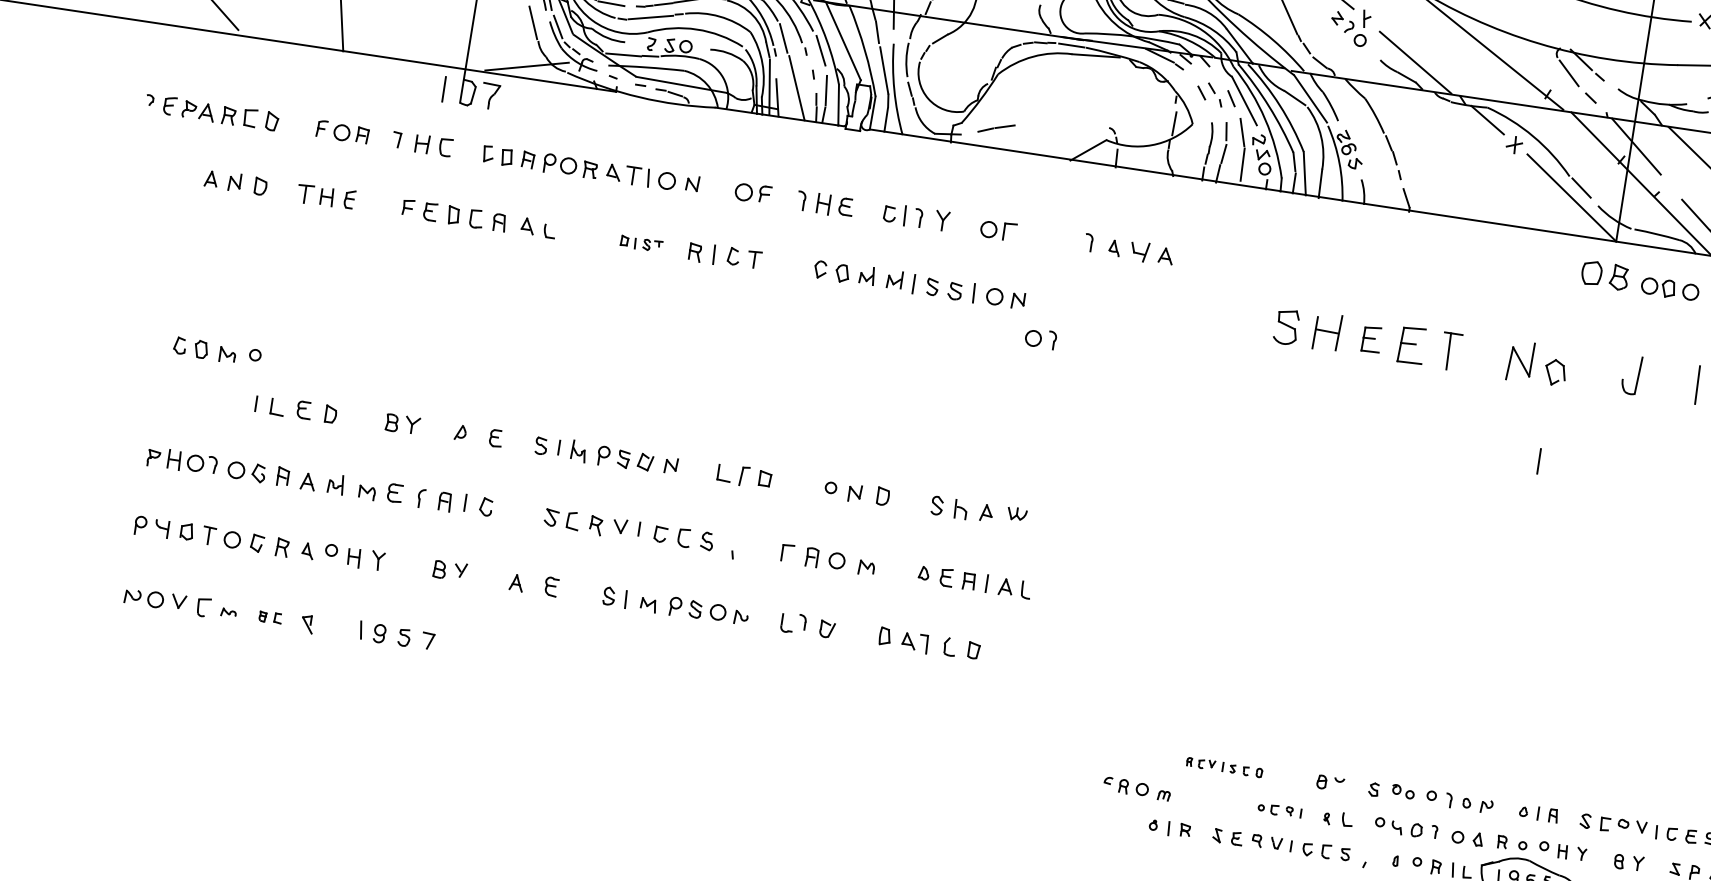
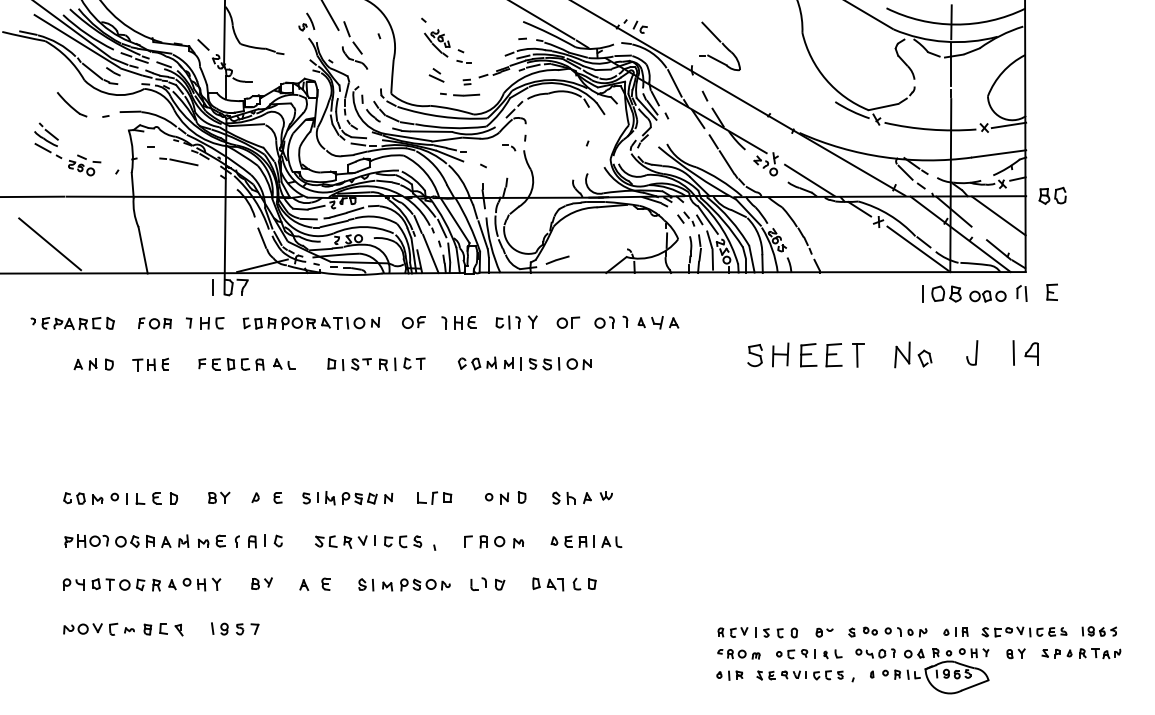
part: (641, 244) -> (349, 364), size x1.67
part: (1040, 338) -> (604, 322), moved
part: (1371, 339) -> (808, 355), size x1.43
part: (216, 351) -> (90, 498), moved
line: (1538, 460) -> (922, 293), moved
part: (270, 617) -> (155, 629), size x1.67
part: (1224, 766) -> (757, 632), size x1.67
part: (1136, 789) -> (738, 654), moved
part: (1279, 810) -> (795, 654), size x1.43

